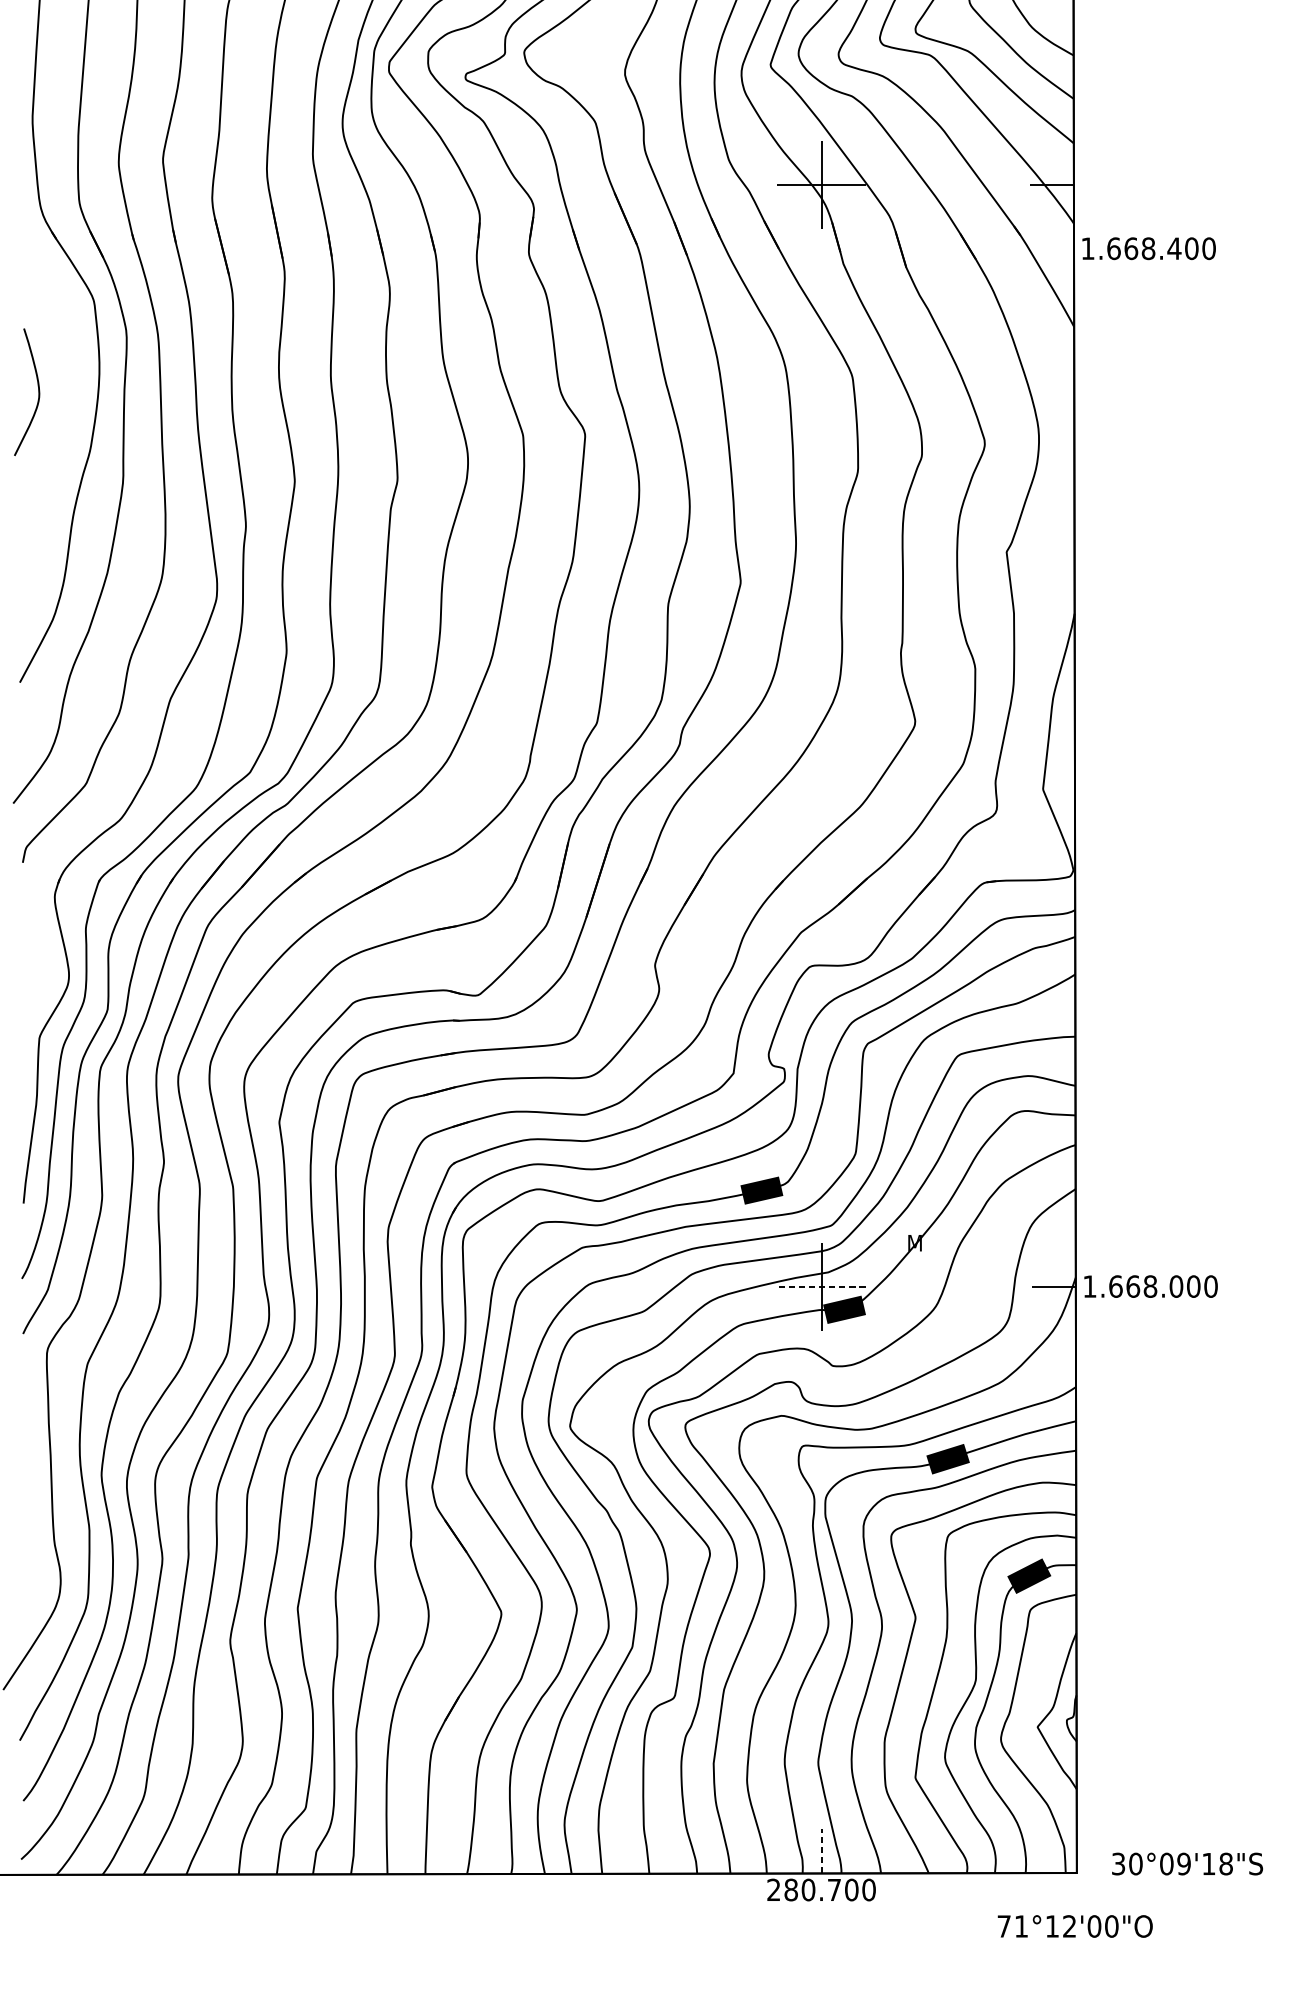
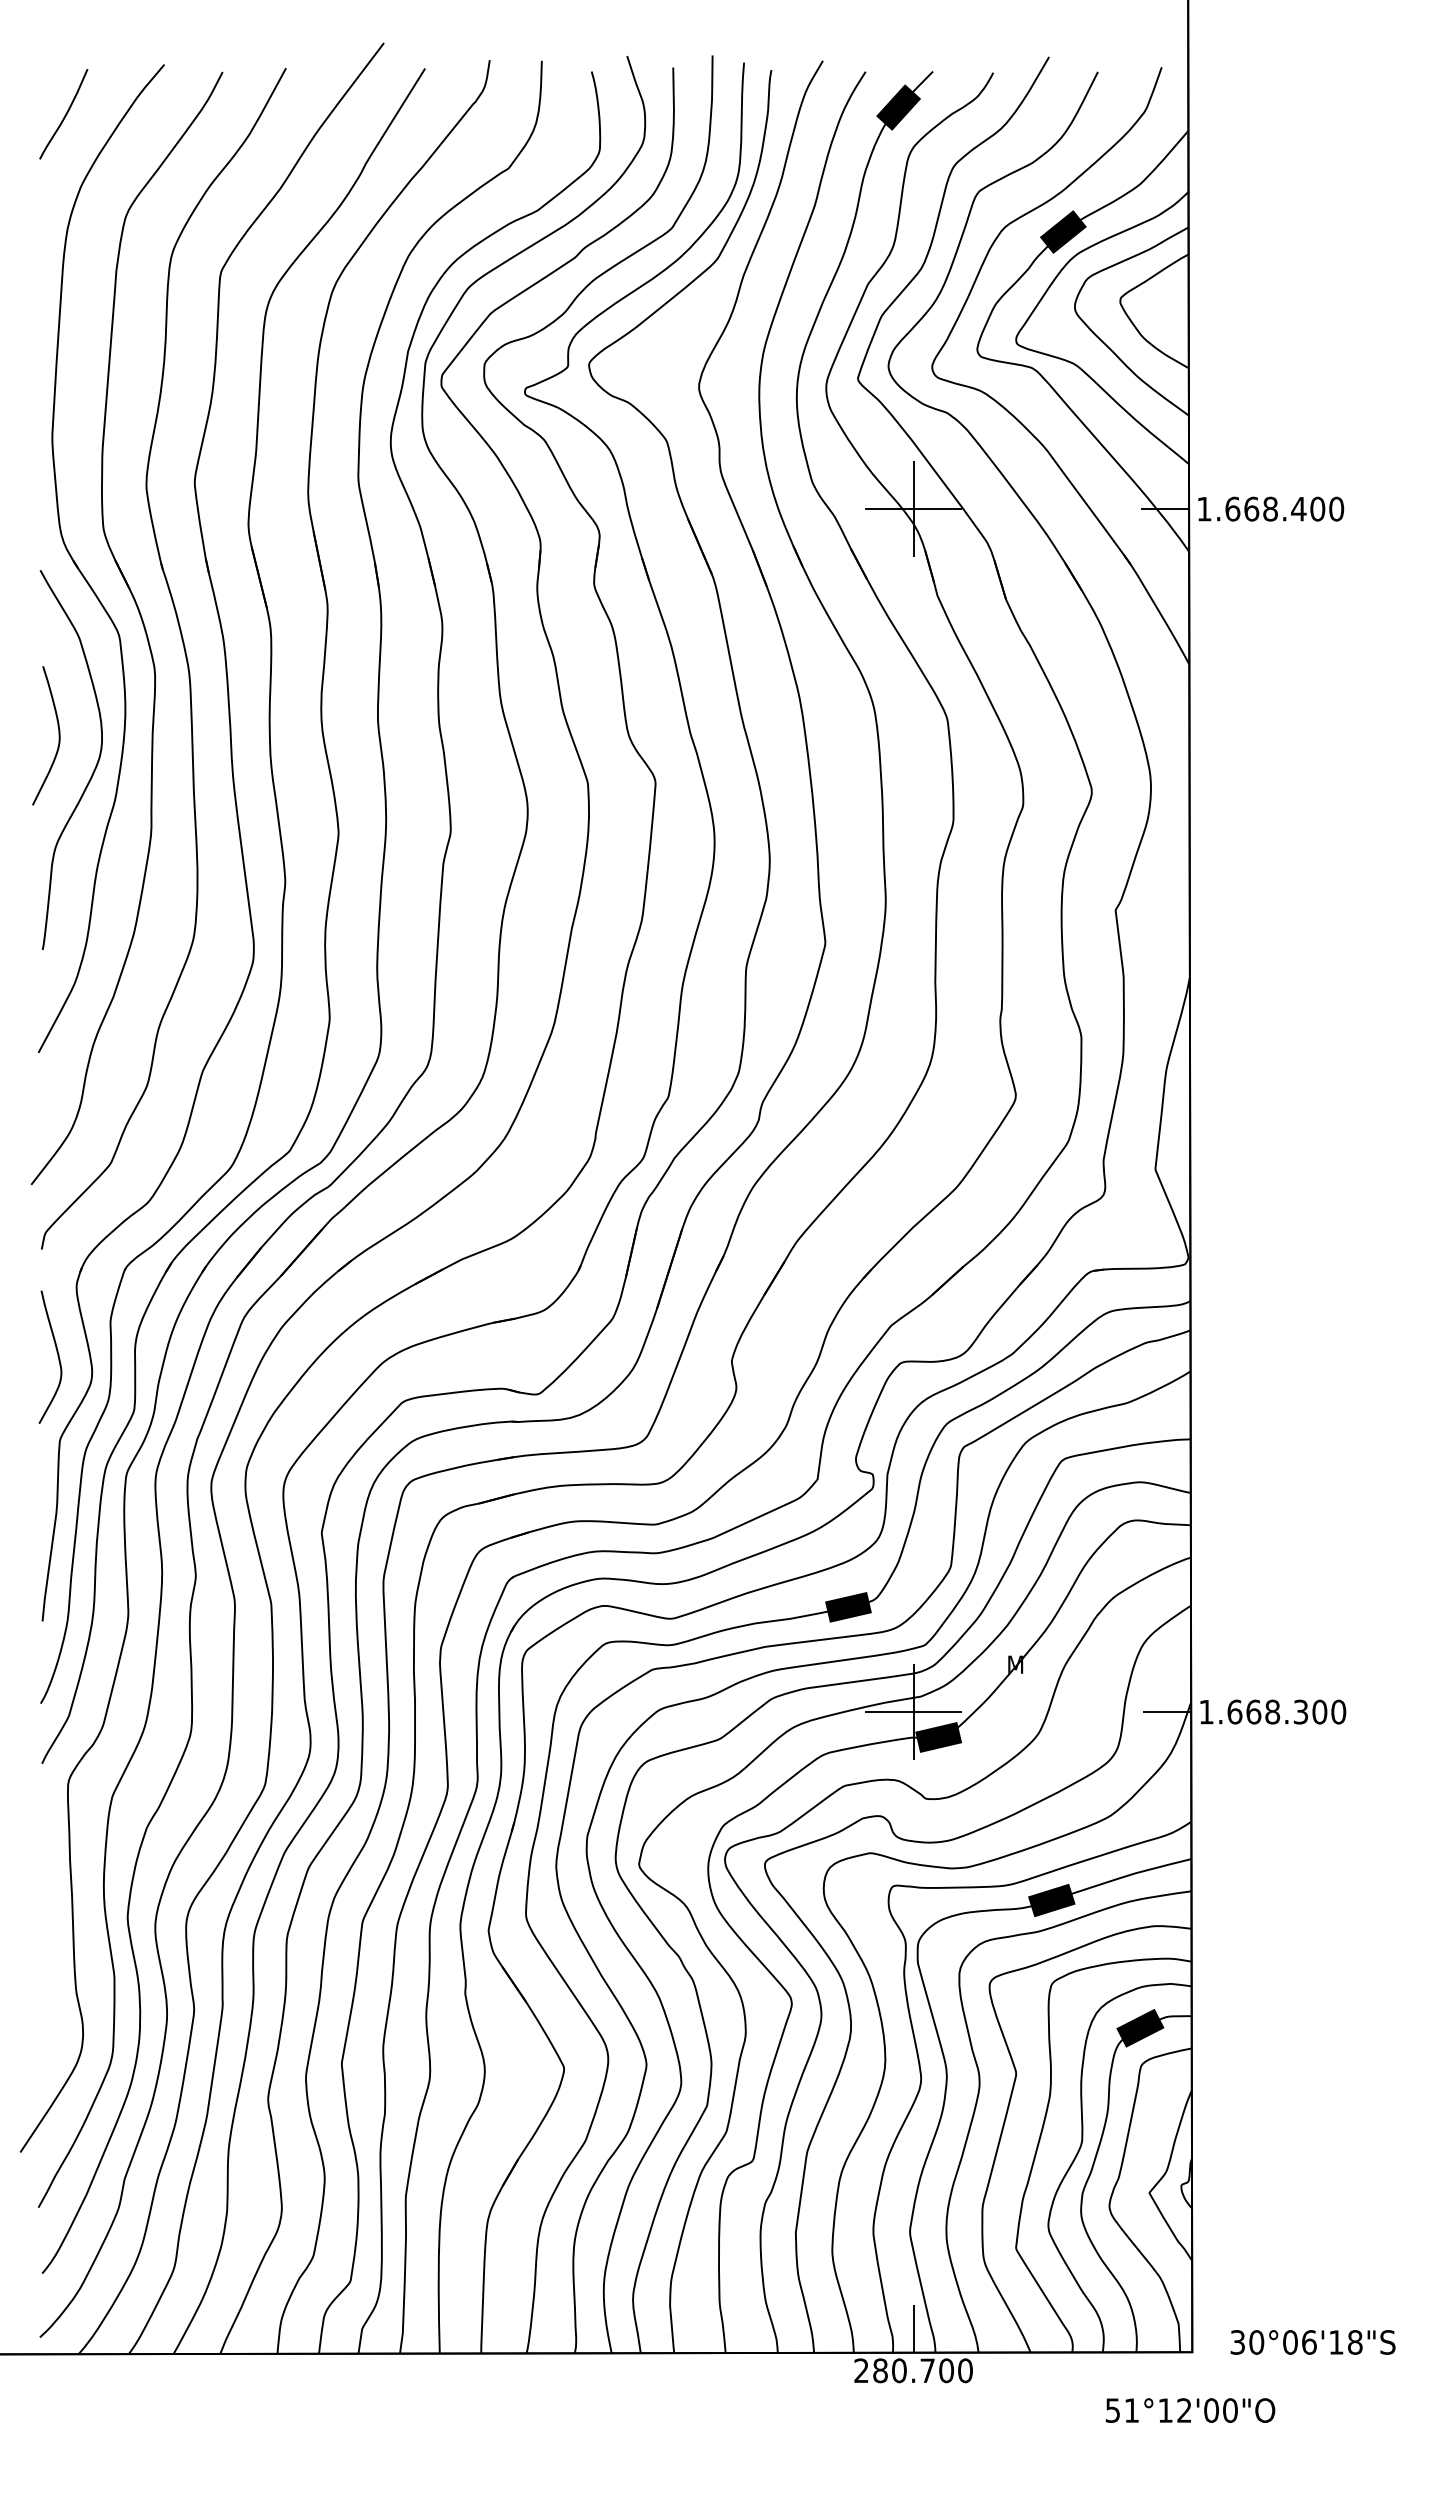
text: (1149, 248) -> (1271, 508), moved
curve: (70, 423) -> (93, 770), added
curve: (37, 960) -> (57, 1356), added
line: (821, 1286) -> (913, 1712), dashed -> solid
text: (1175, 1286) -> (1300, 1711), 1.668.000 -> 1.668.300
line: (821, 1851) -> (913, 2328), dashed -> solid
text: (1183, 1864) -> (1308, 2342), 30°09'18"S -> 30°06'18"S
text: (1003, 1926) -> (1112, 2410), 71°12'00"O -> 51°12'00"O

